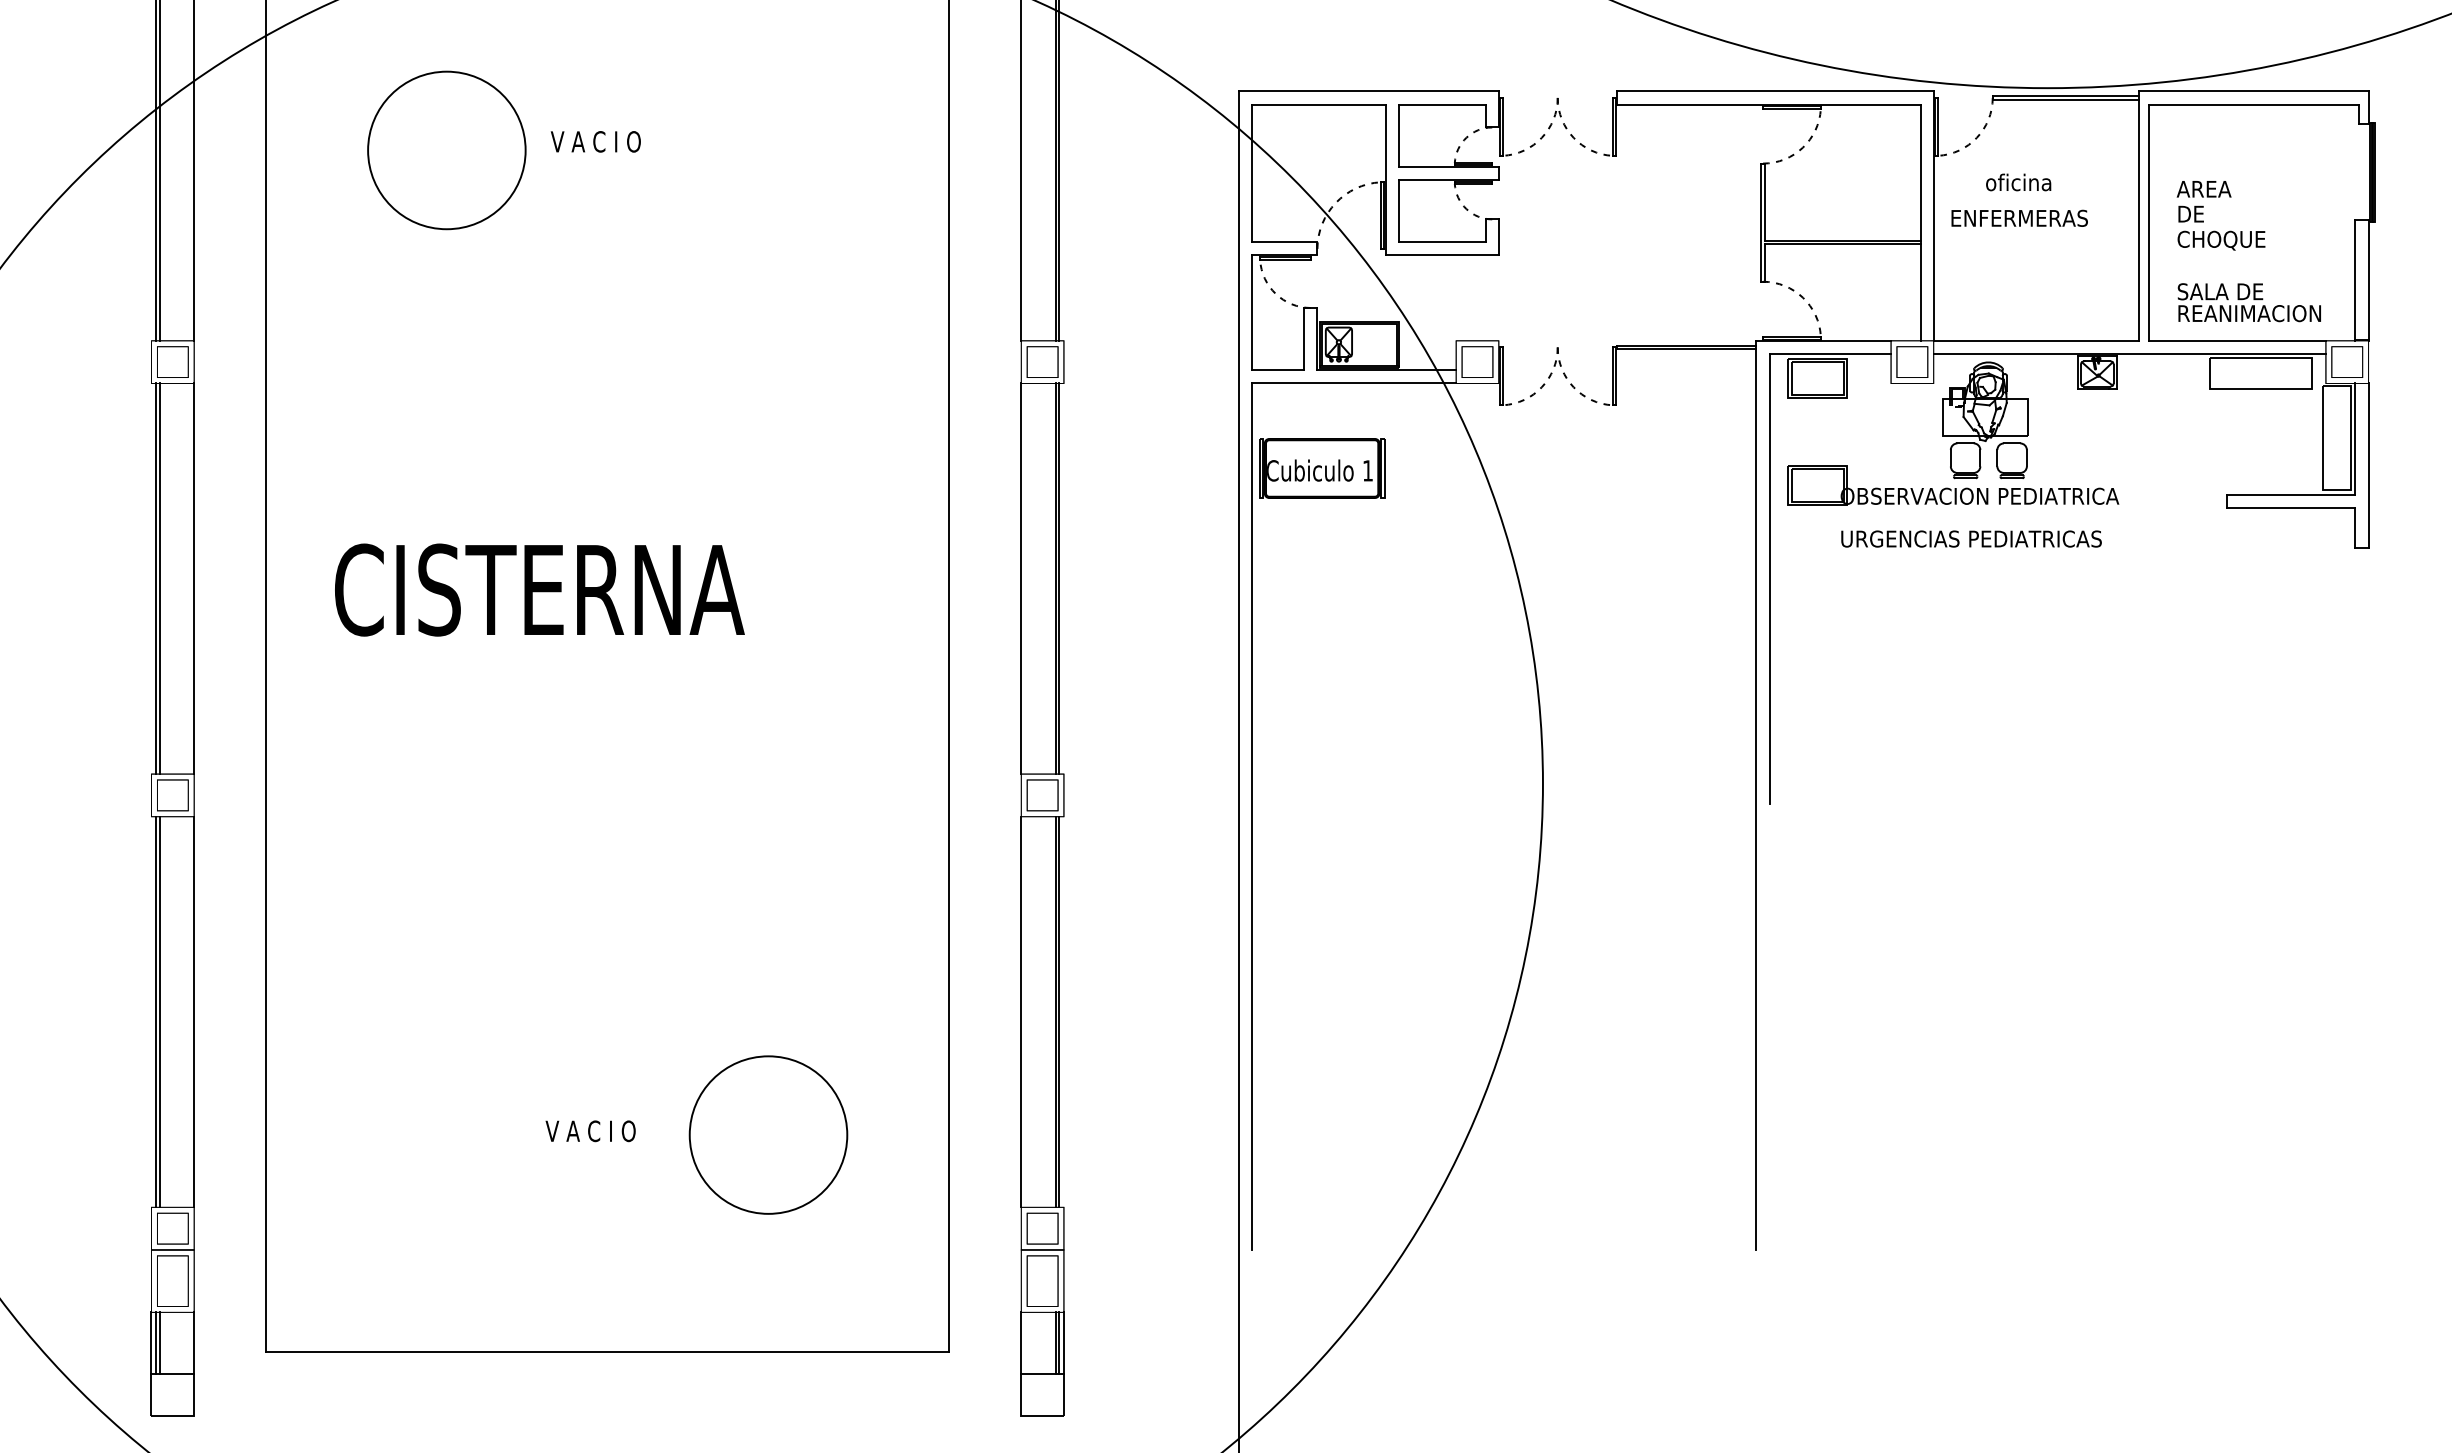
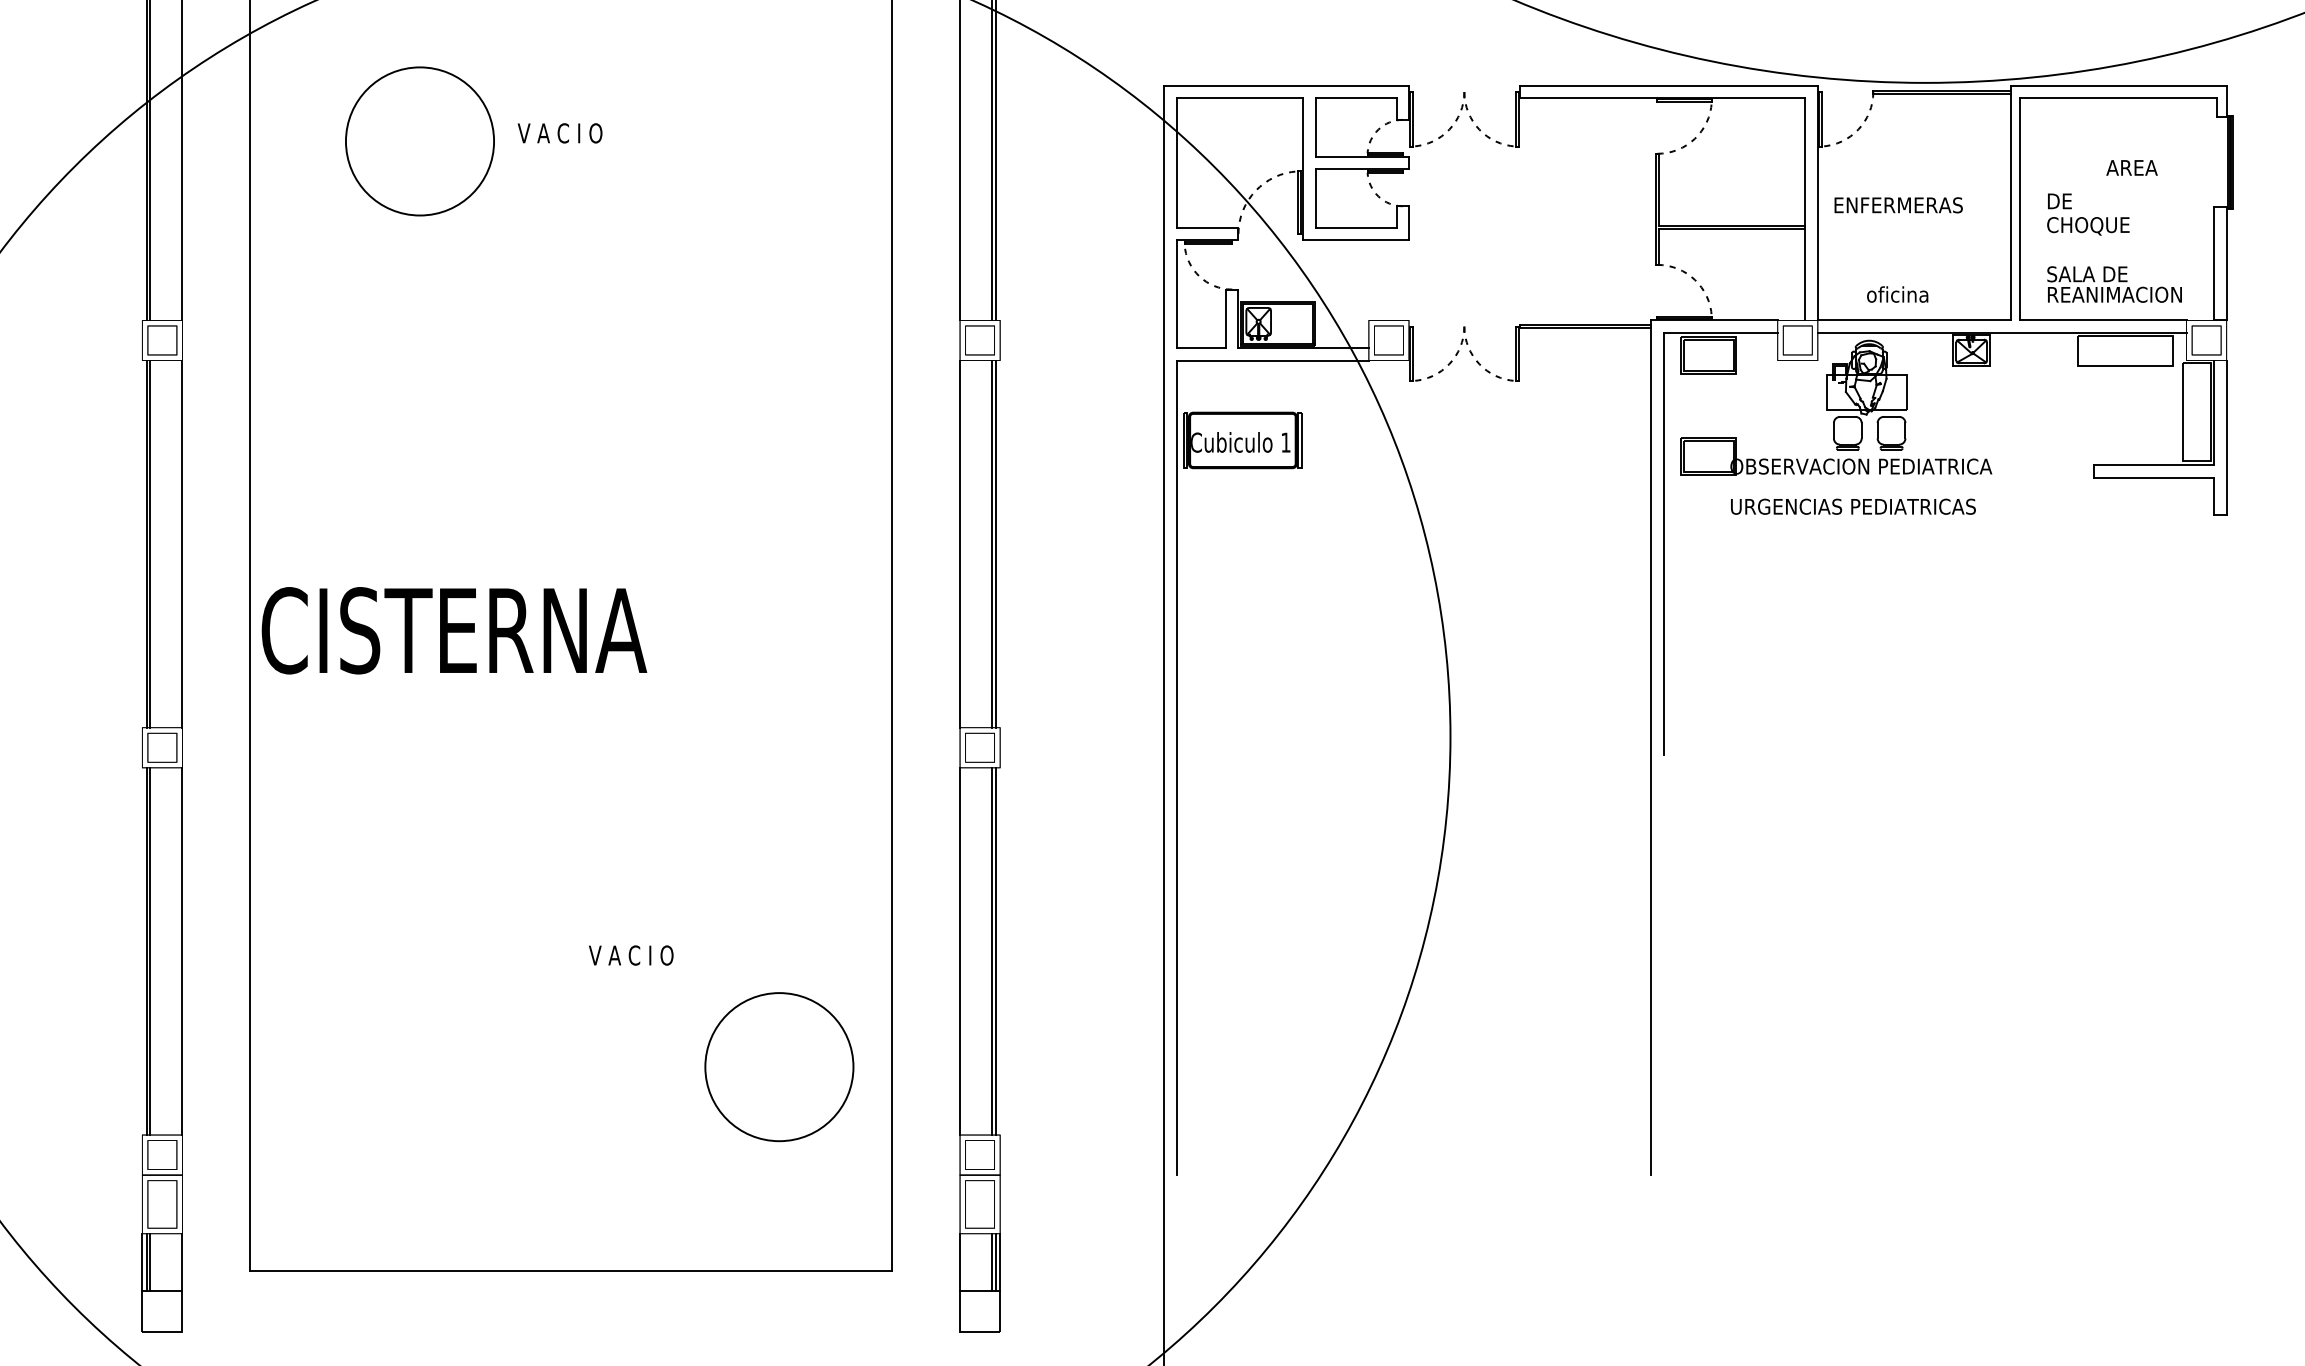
text: (2018, 182) -> (1897, 294), moved
text: (2203, 188) -> (2131, 167), moved
text: (539, 589) -> (454, 630), moved
text: (590, 1131) -> (631, 955), moved
circle: (768, 1135) -> (779, 1067), moved

